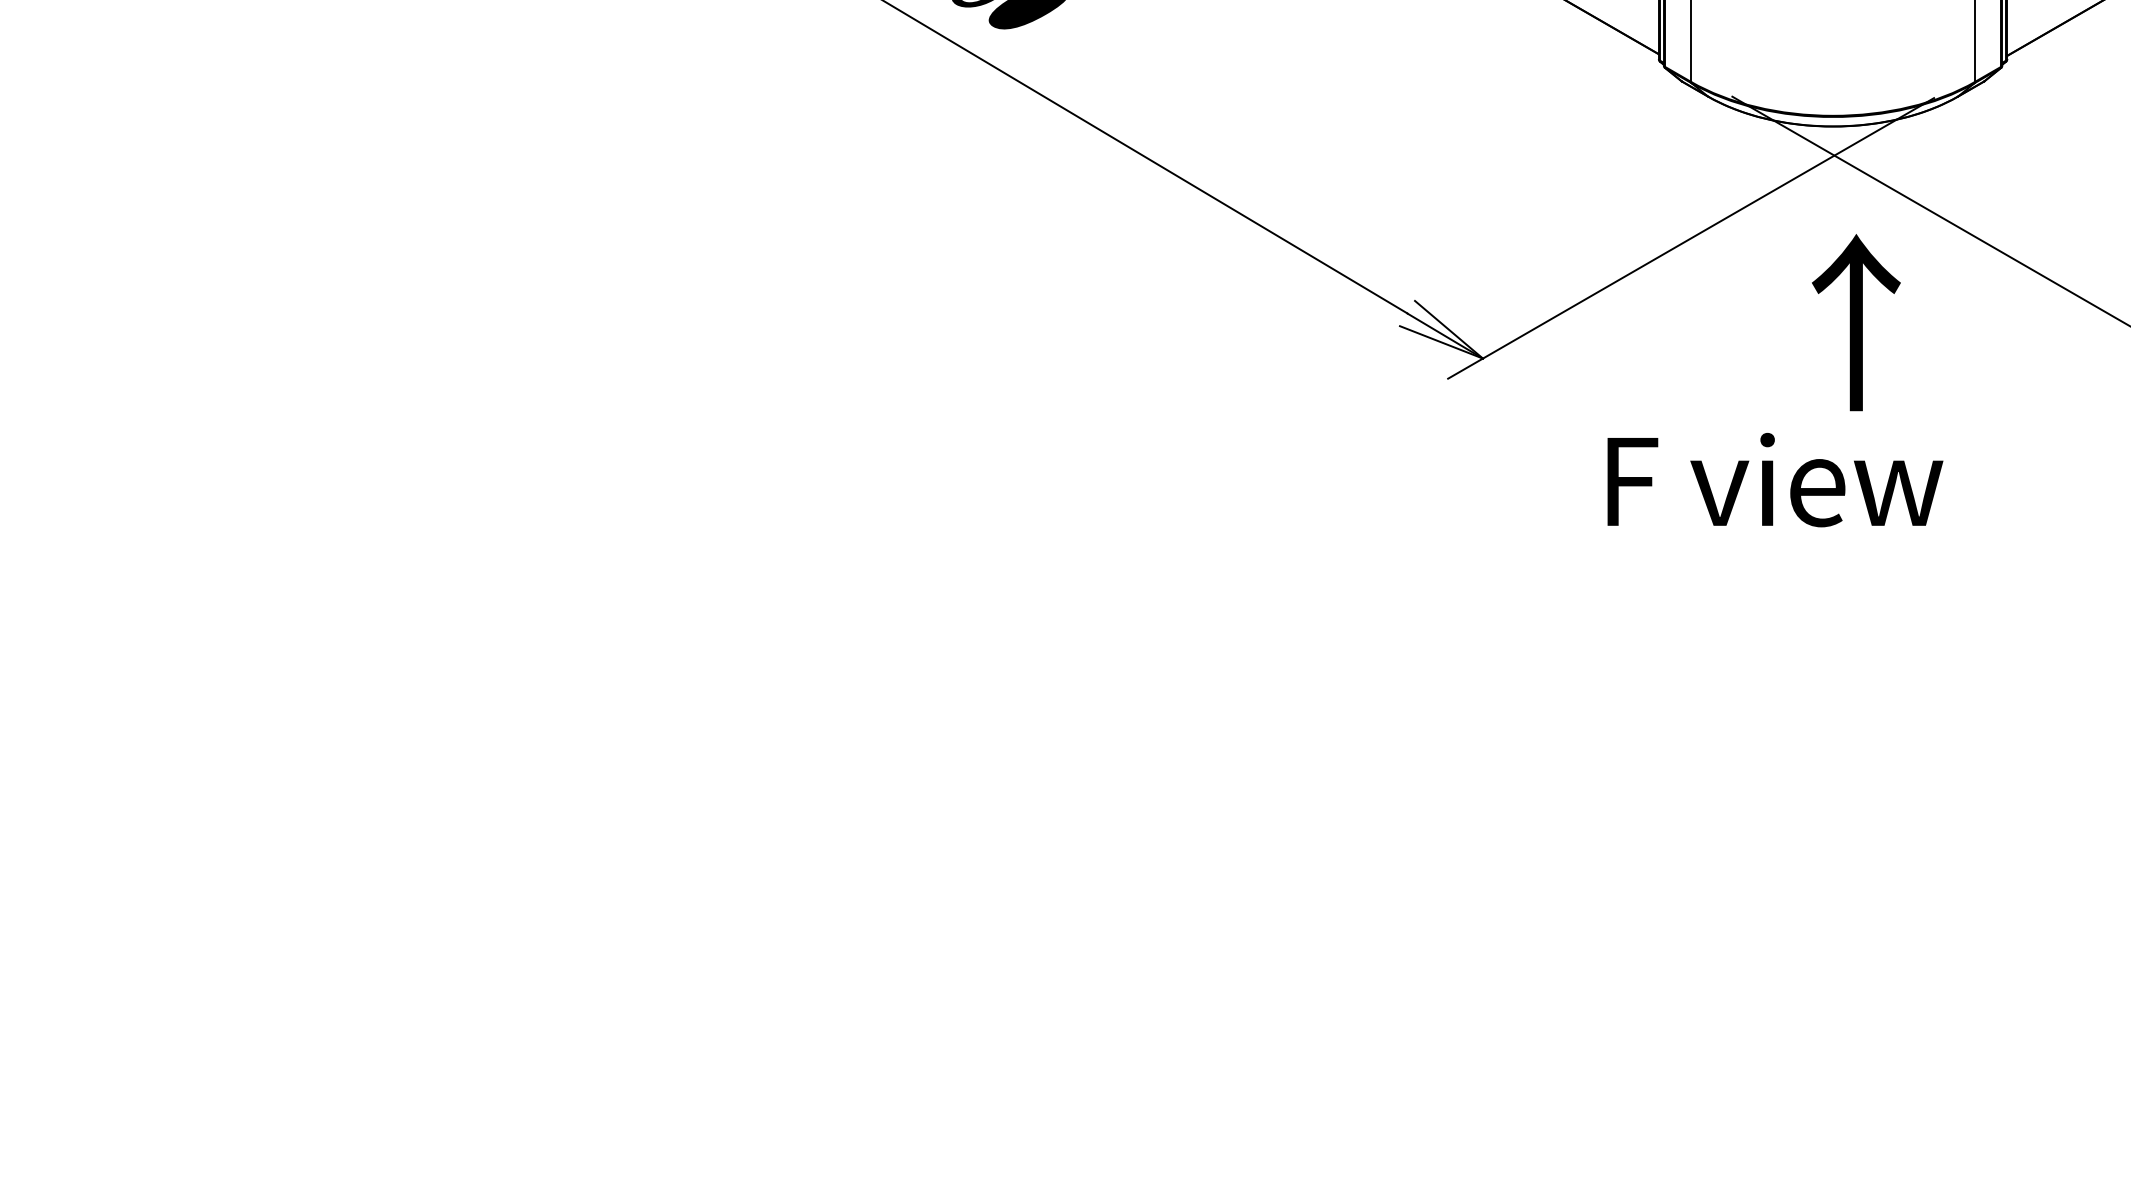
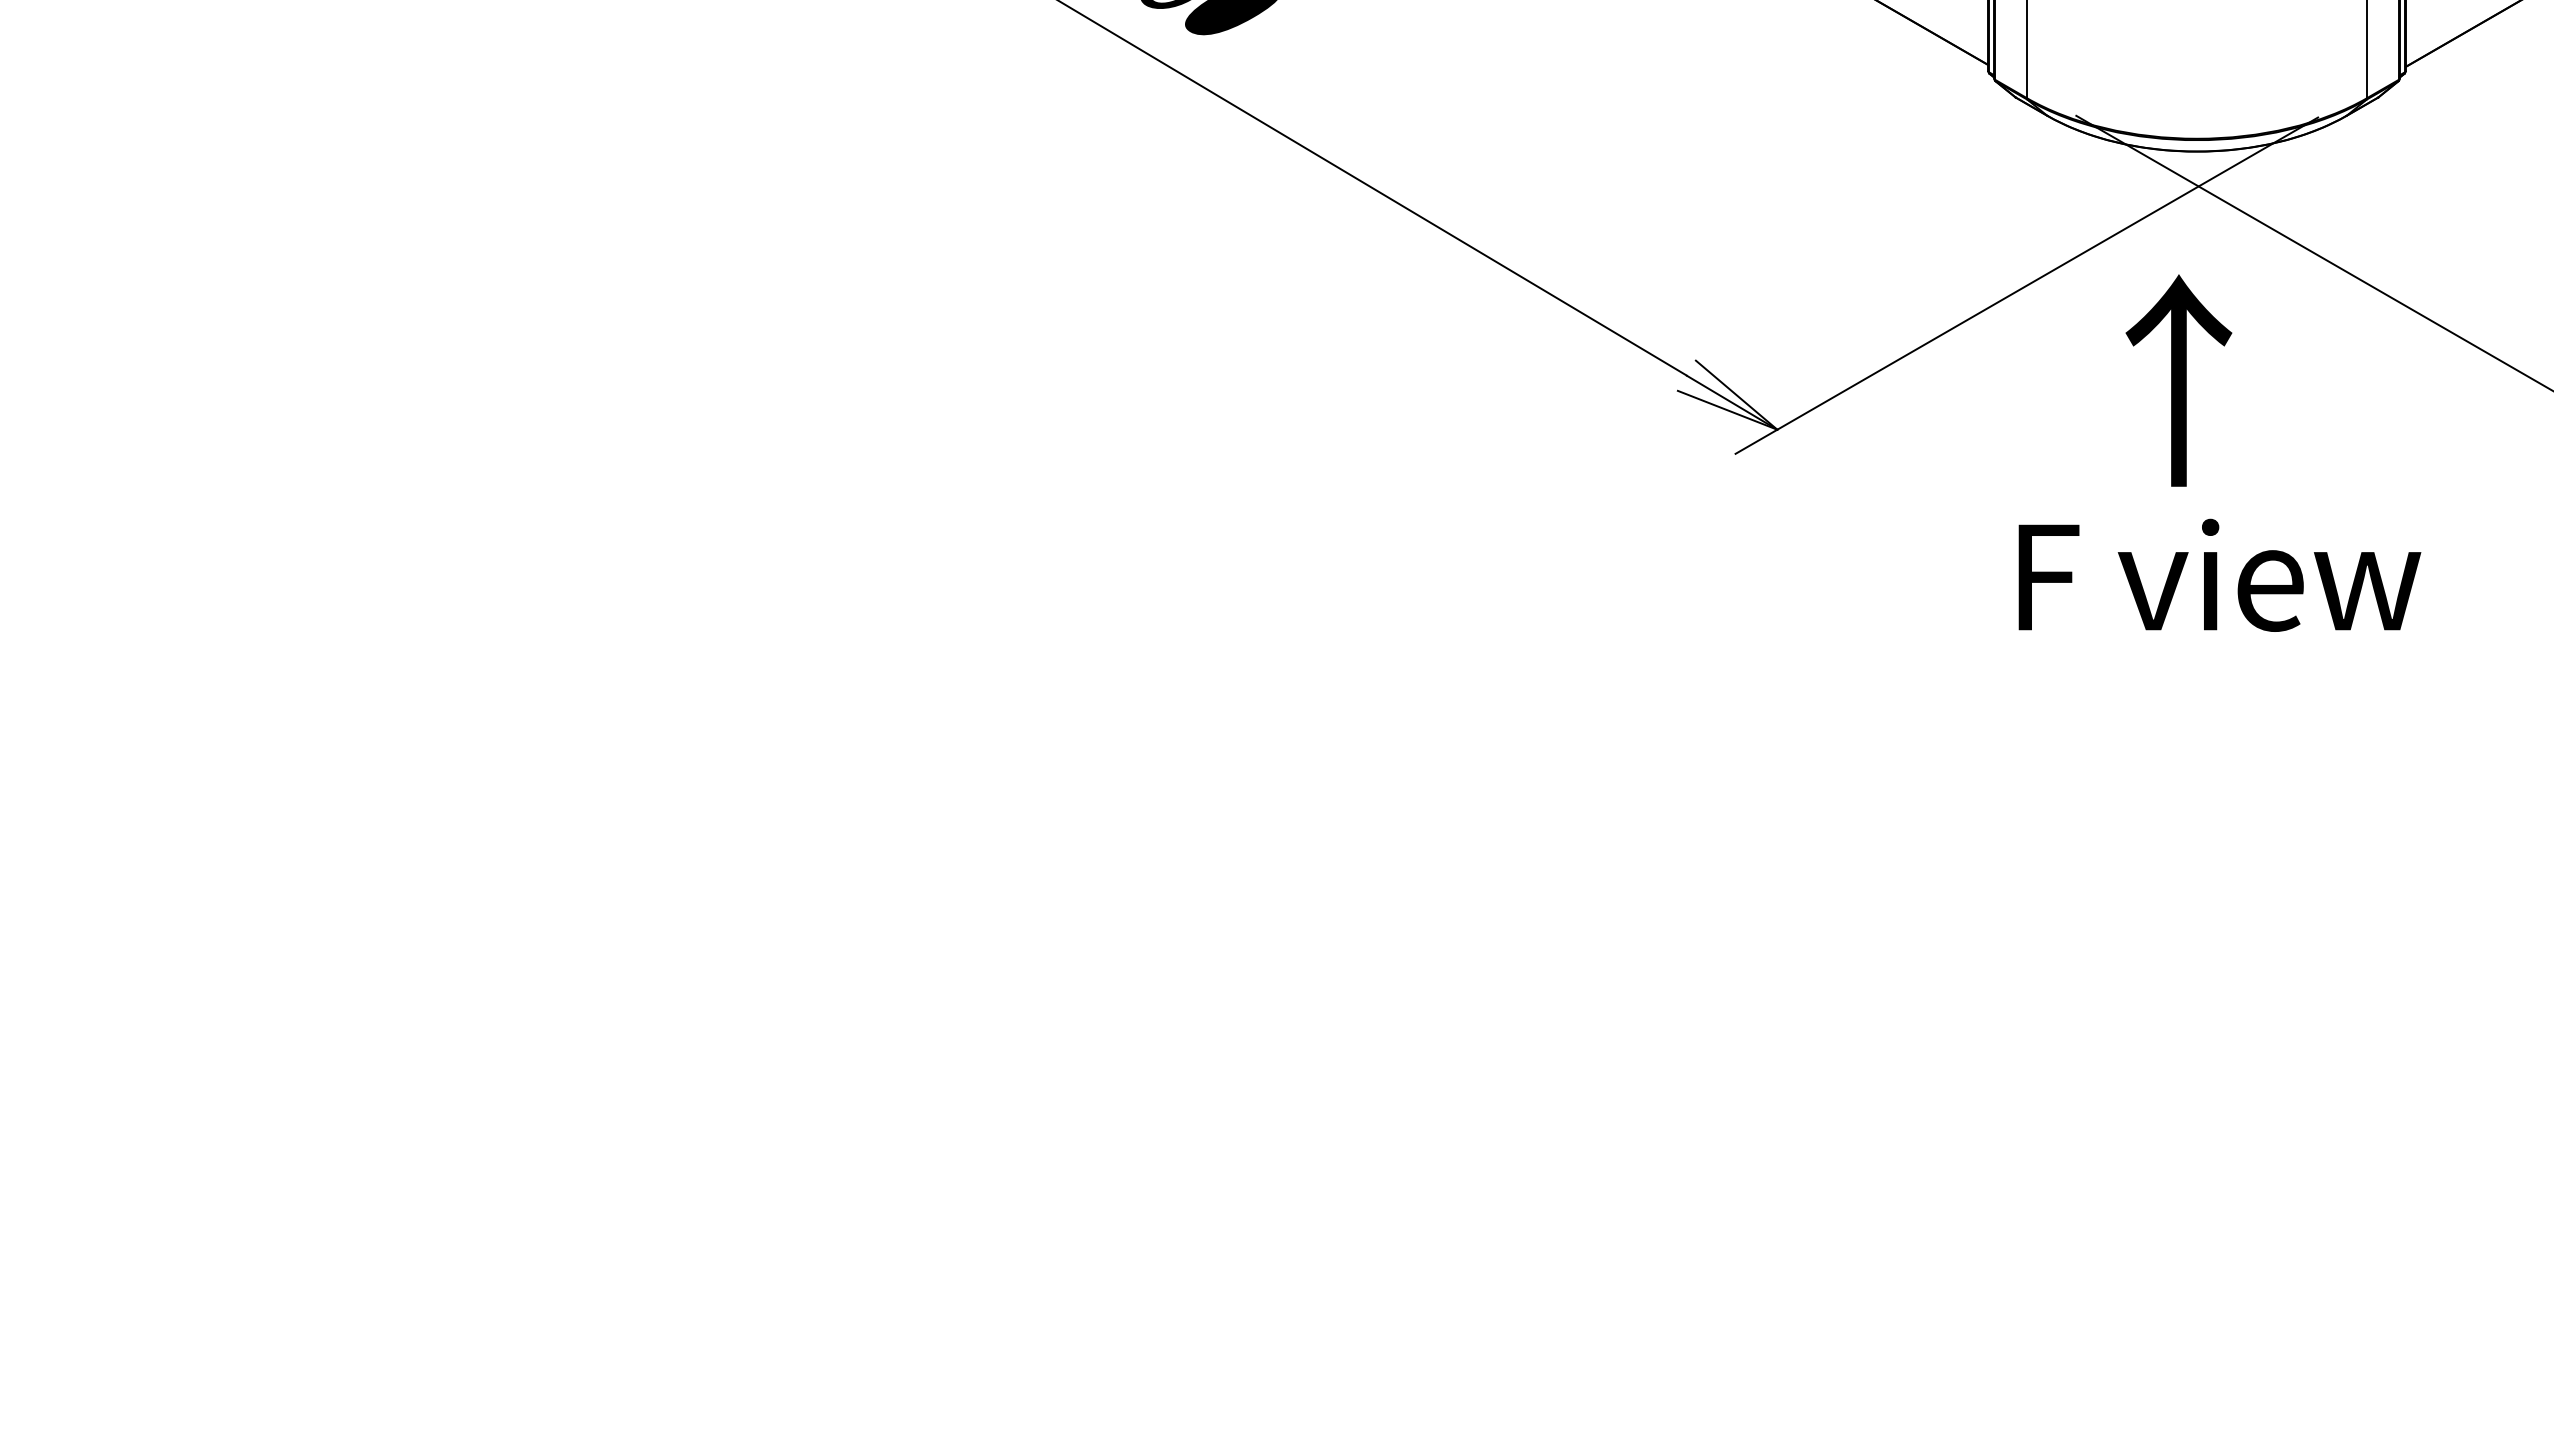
text: (1855, 322) -> (2178, 380), moved
text: (1775, 479) -> (2219, 574), moved

